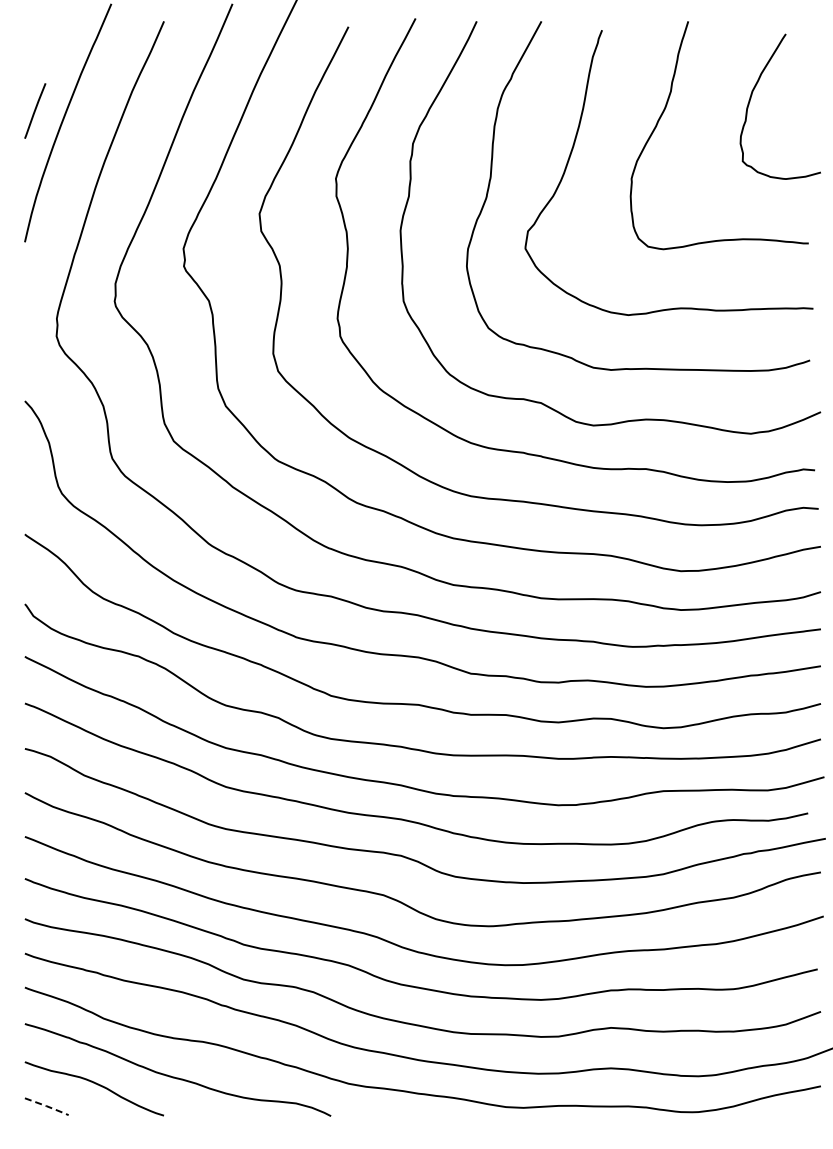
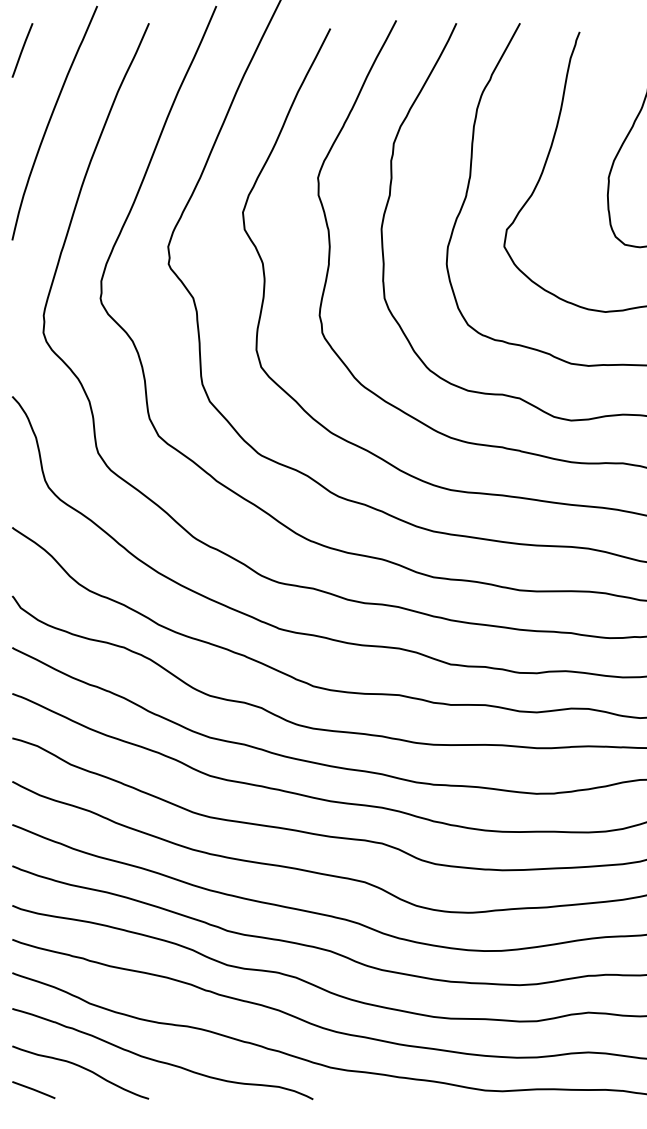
line: (35, 110) -> (22, 49), moved
line: (47, 1106) -> (34, 1089), dashed -> solid

